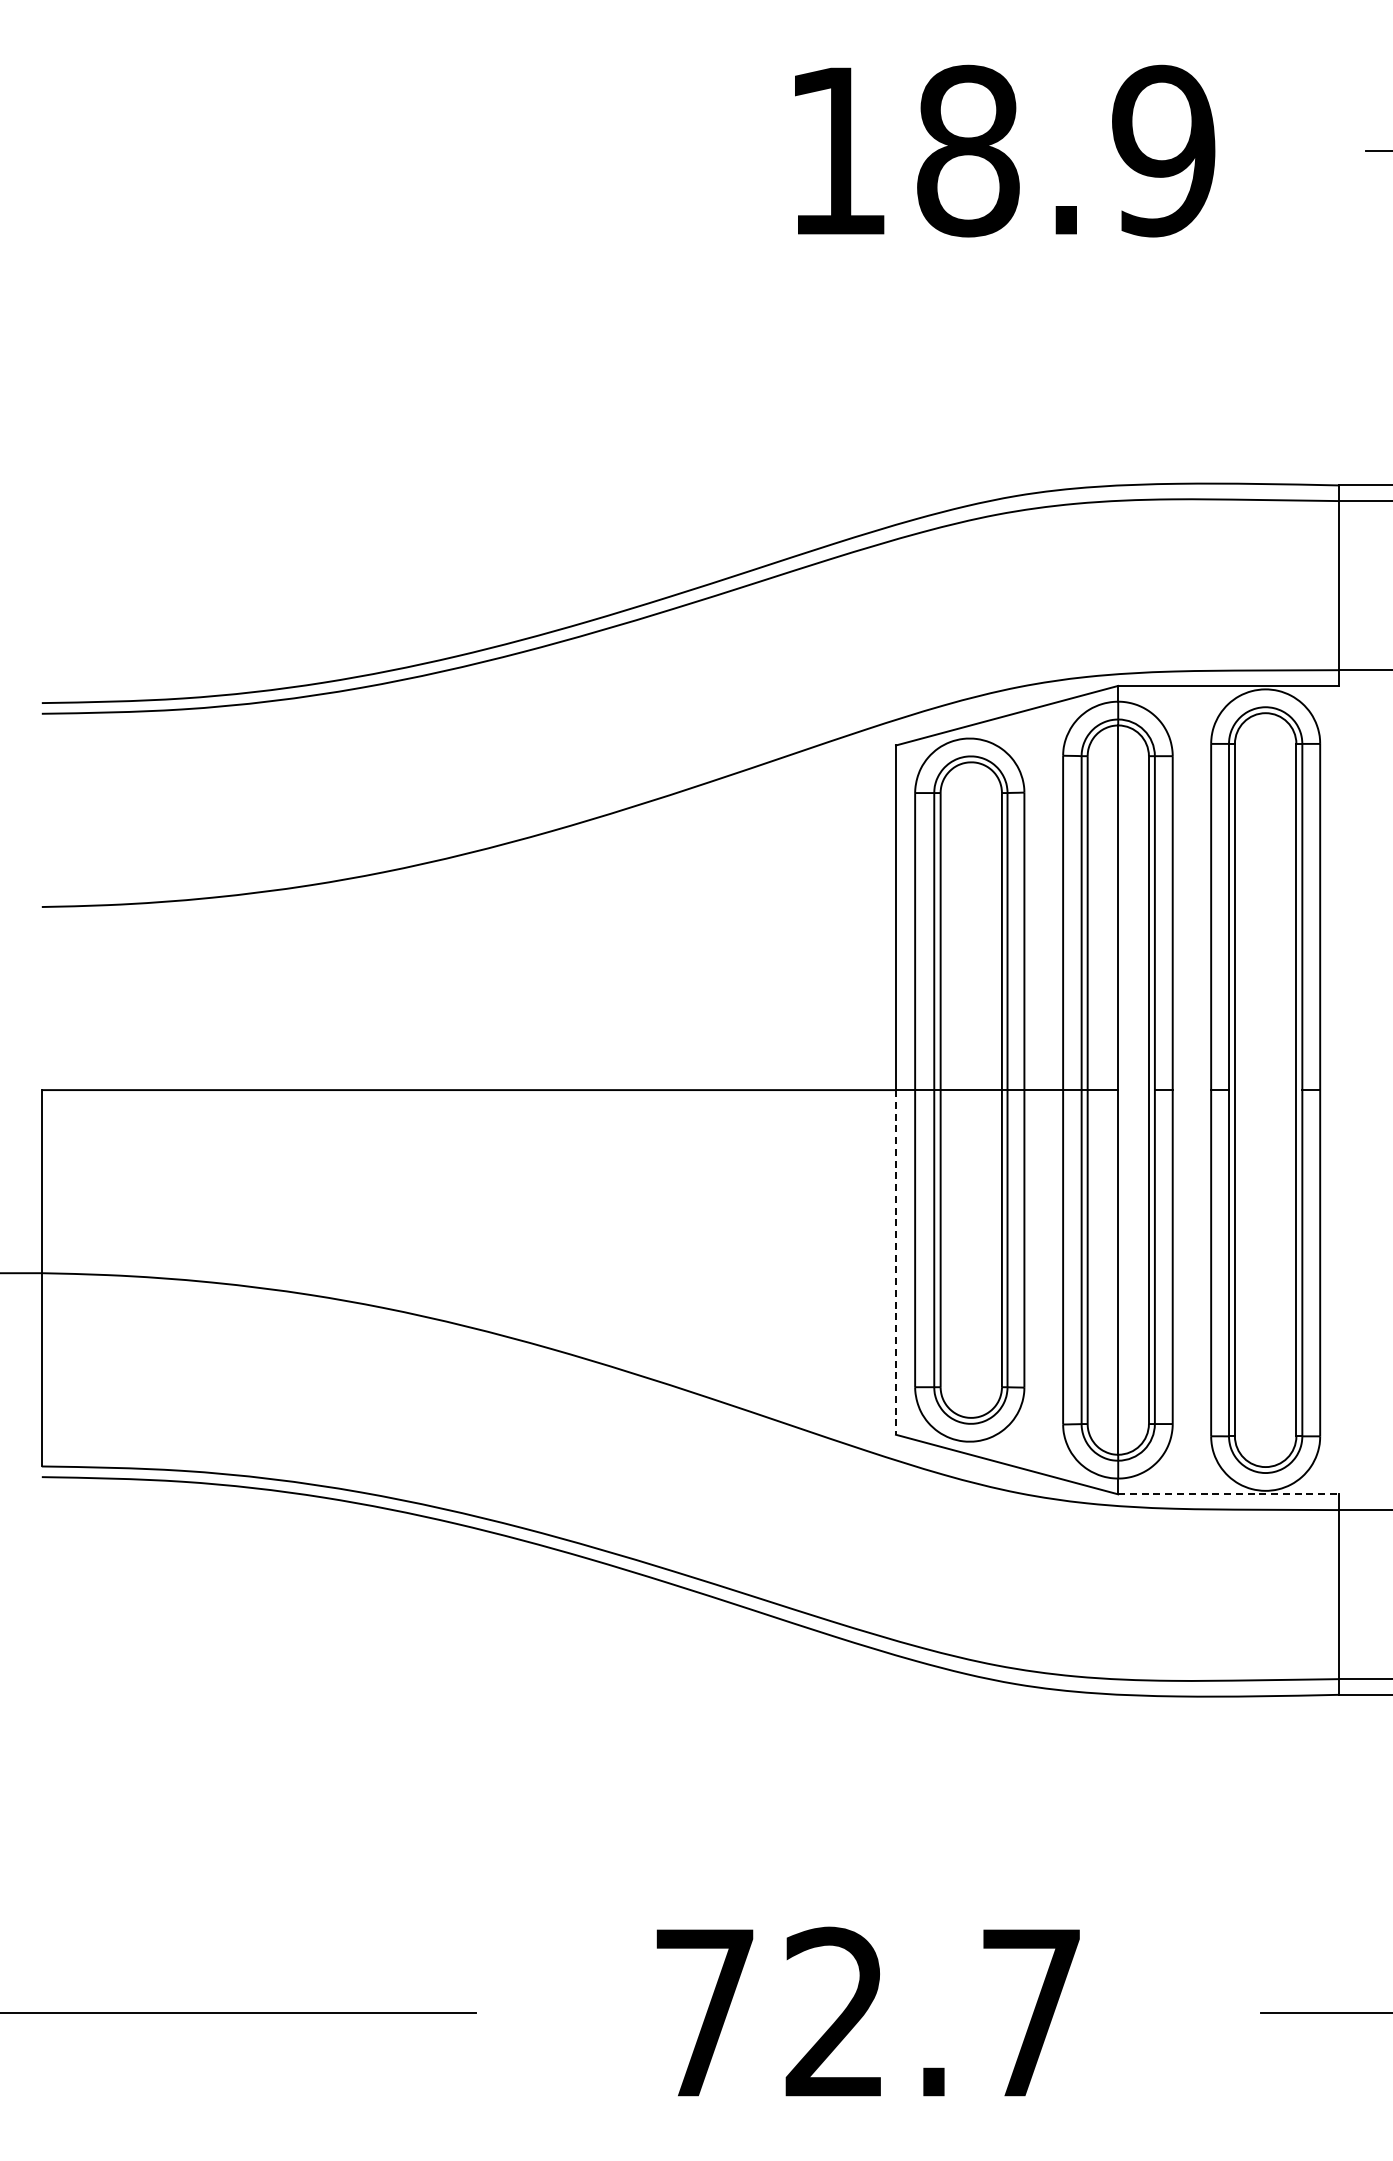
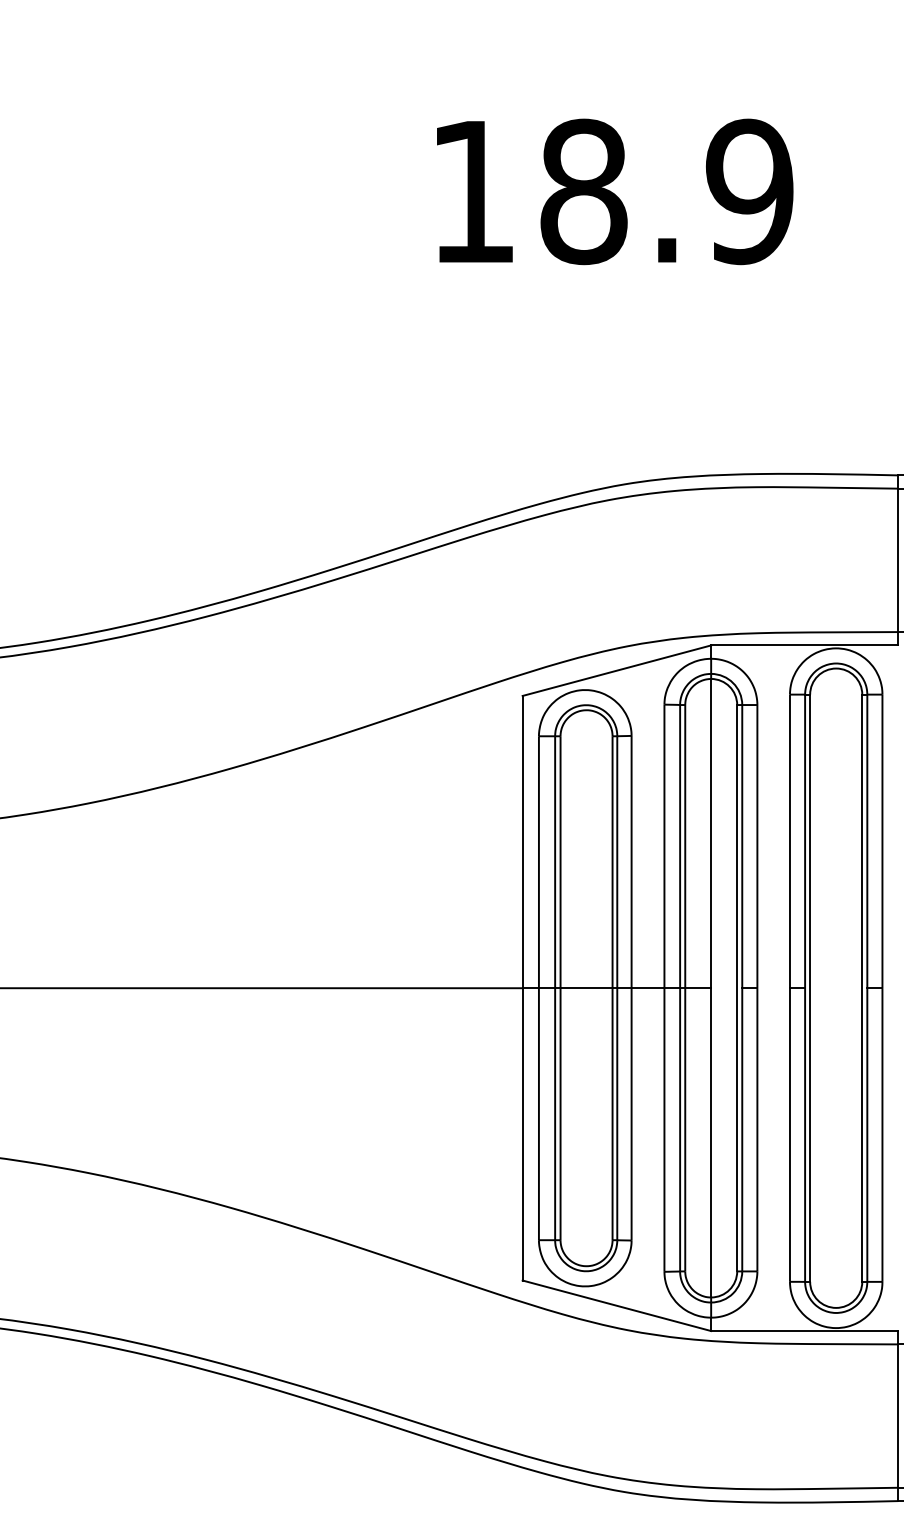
line: (895, 1262) -> (522, 1134), dashed -> solid
line: (1228, 1494) -> (804, 1331), dashed -> solid

